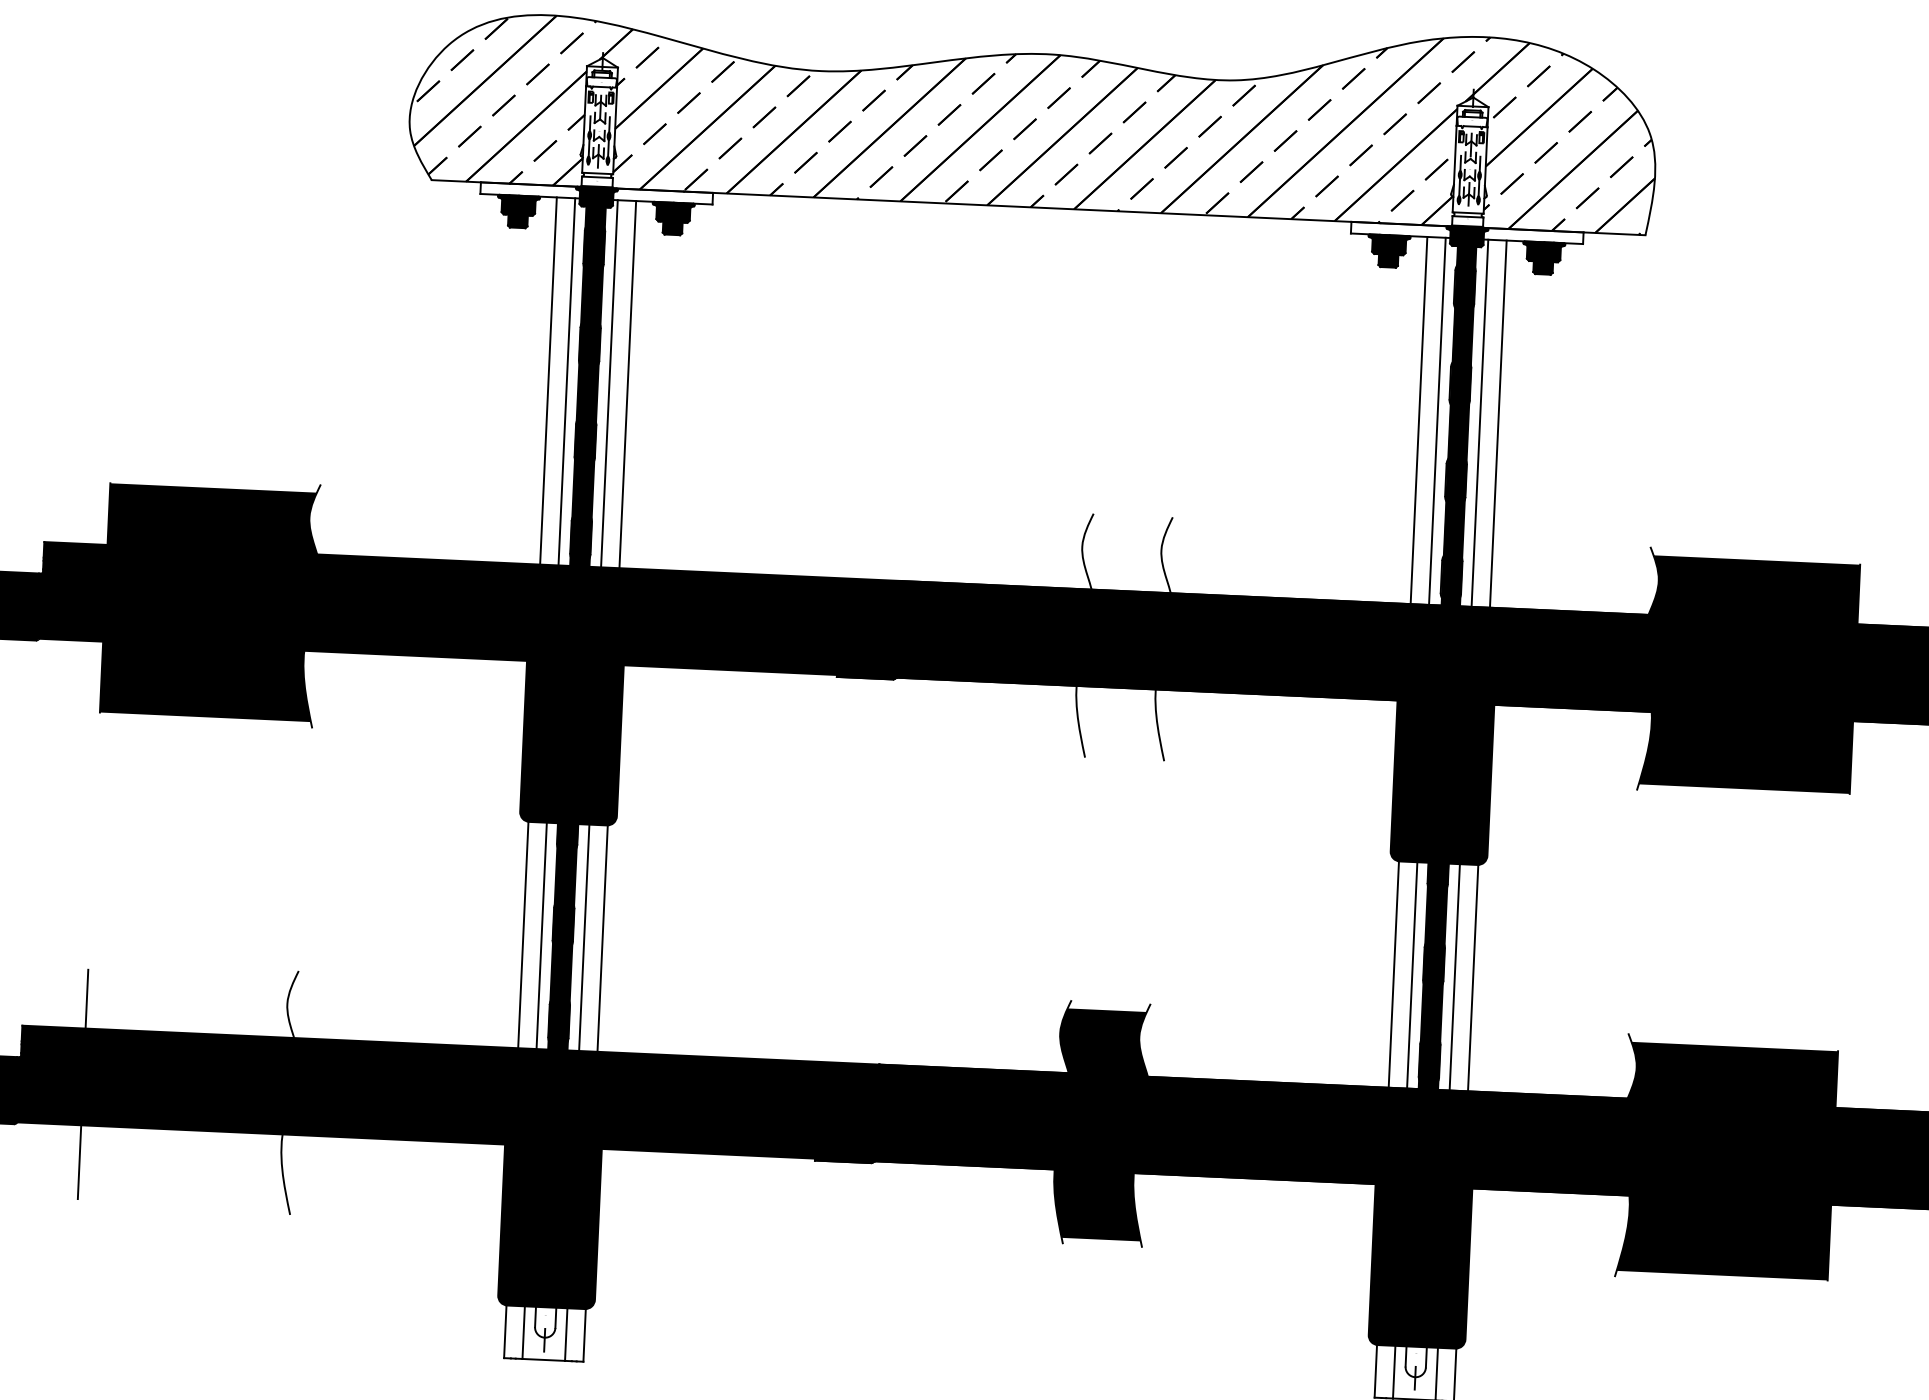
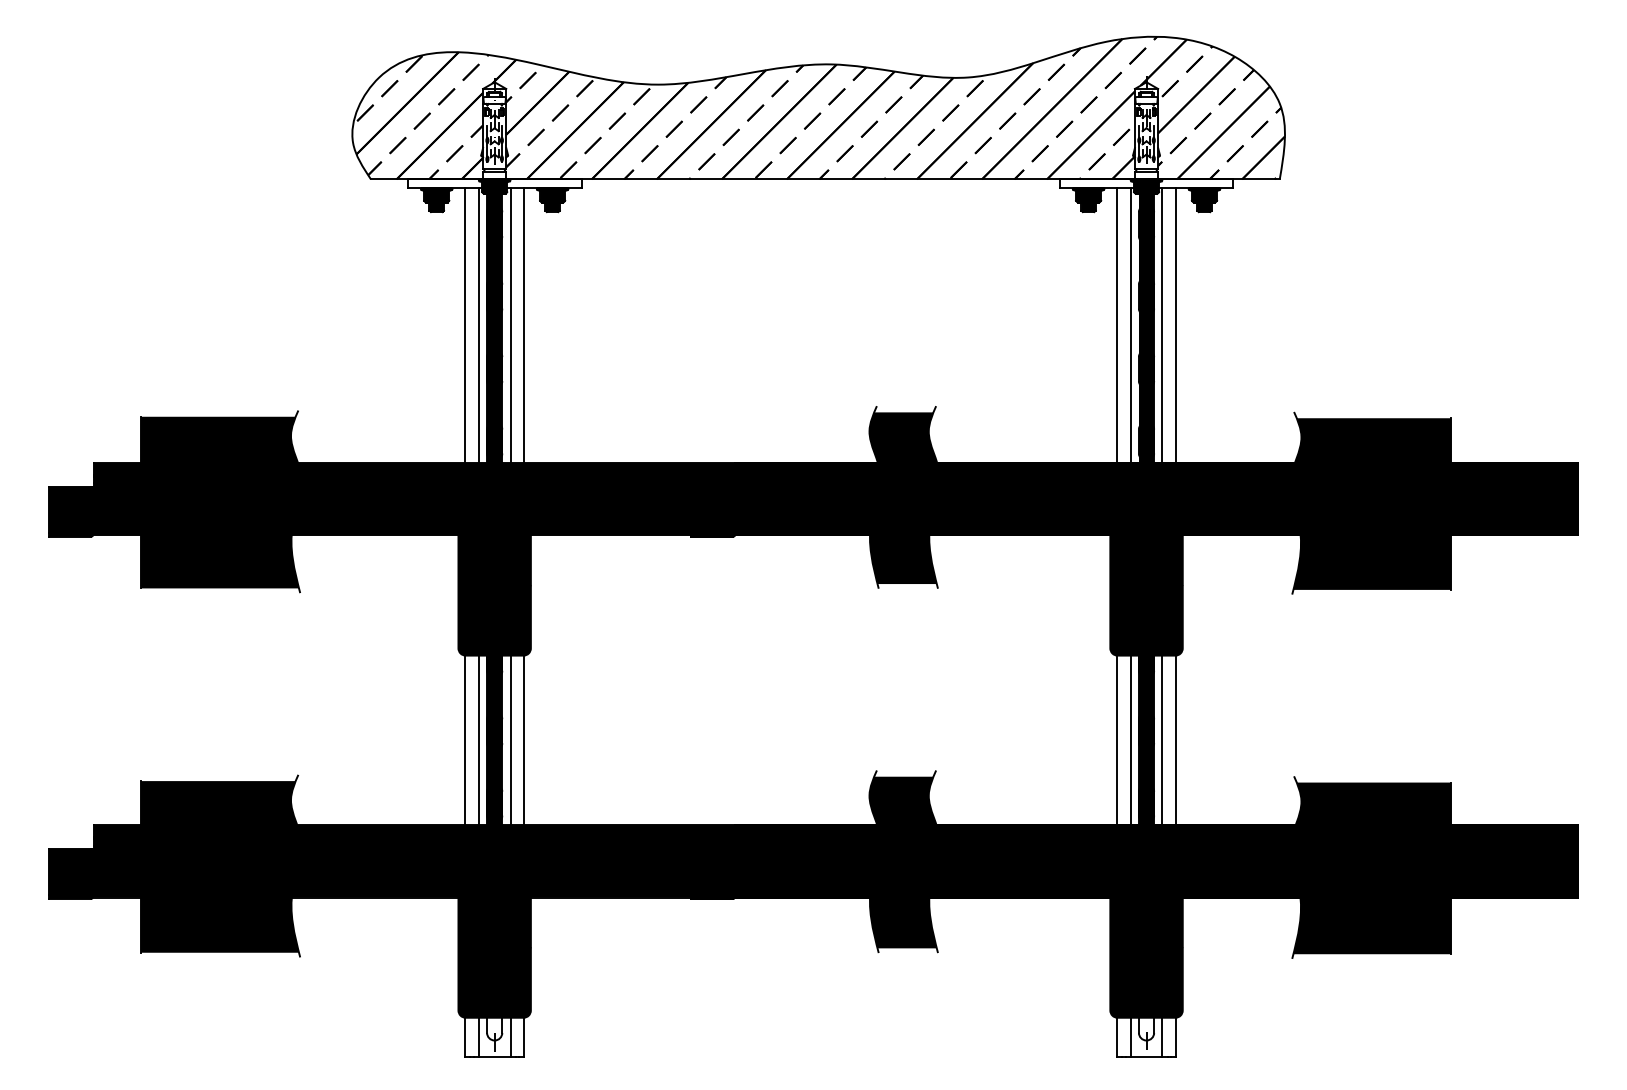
fill: (1124, 638) -> (904, 498), added
fill: (190, 1088) -> (221, 866), added

